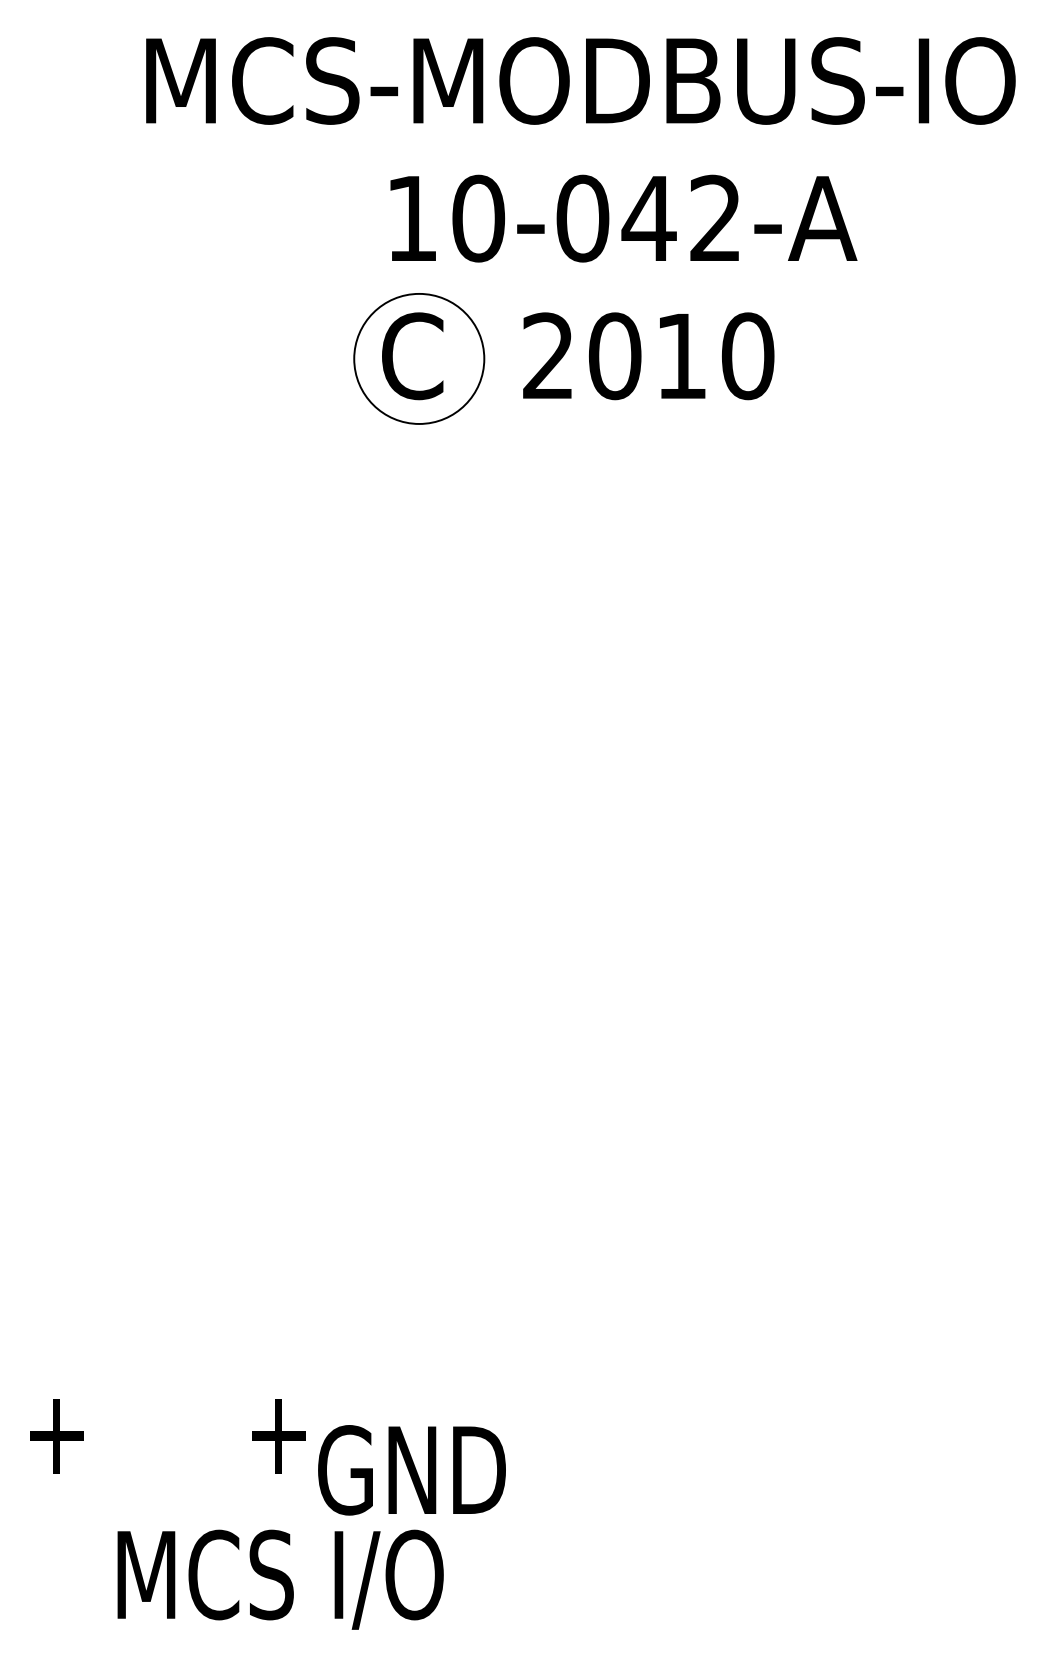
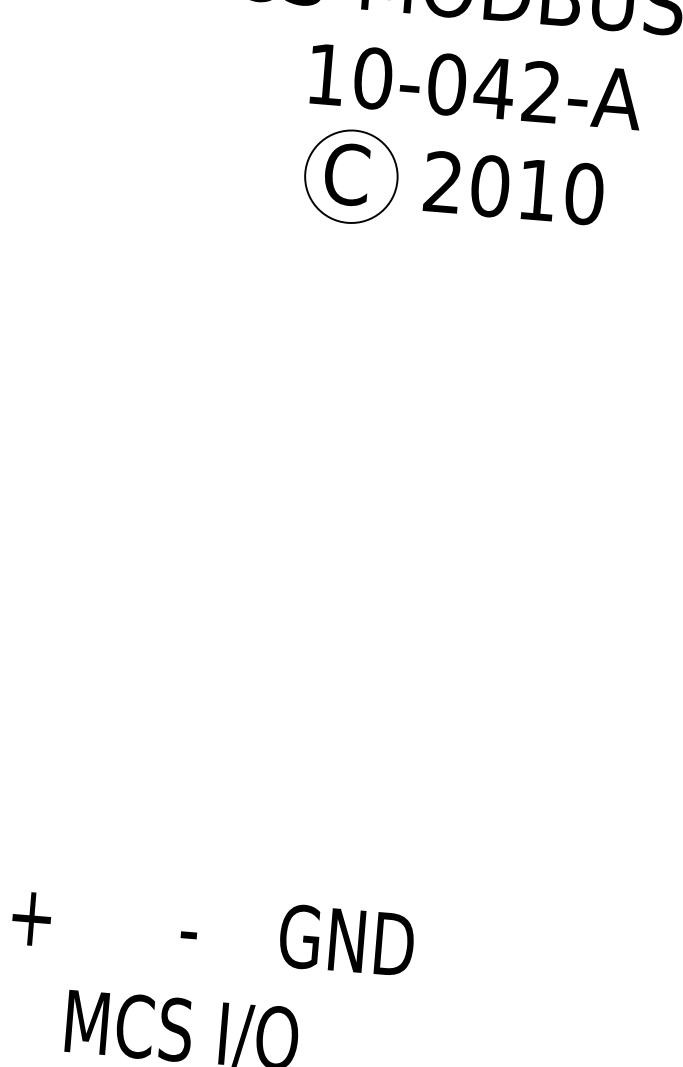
text: (623, 218) -> (475, 86), moved
text: (278, 1436) -> (188, 932), + -> -
text: (411, 1470) -> (346, 940), moved

